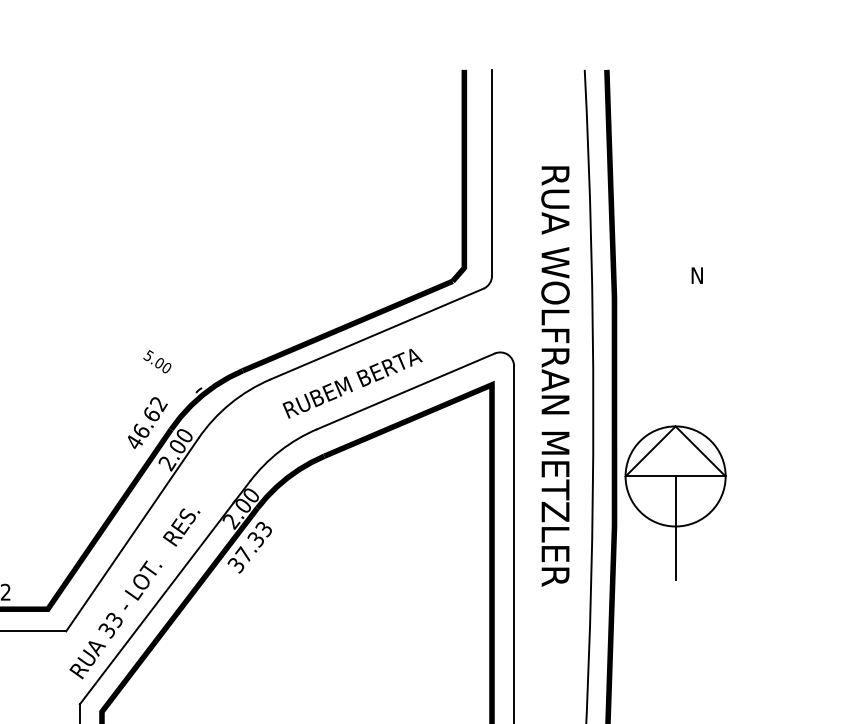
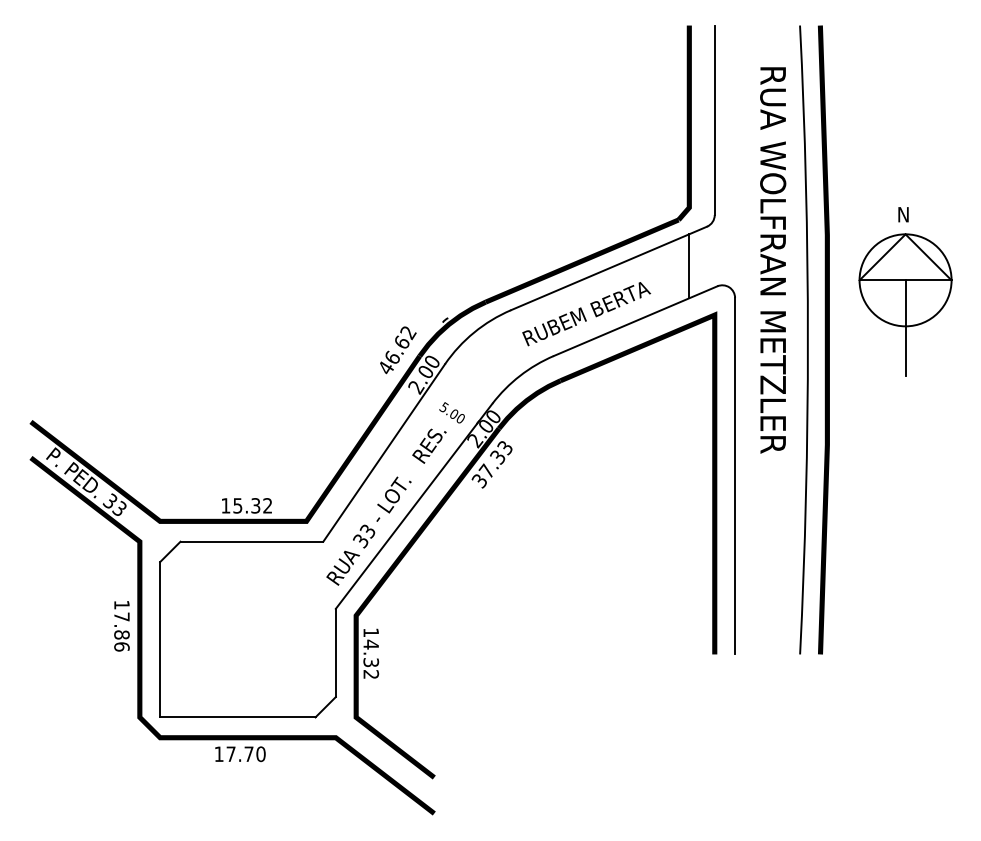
line: (464, 331) -> (689, 266), added
text: (156, 361) -> (451, 412), moved
text: (555, 376) -> (773, 260), moved
part: (675, 502) -> (905, 304), moved

